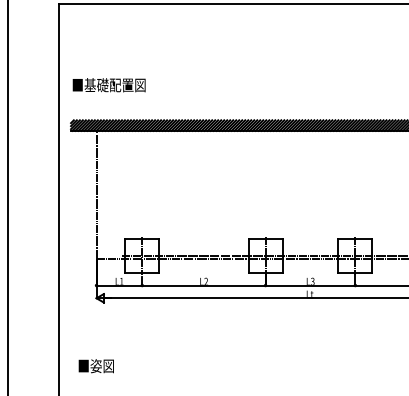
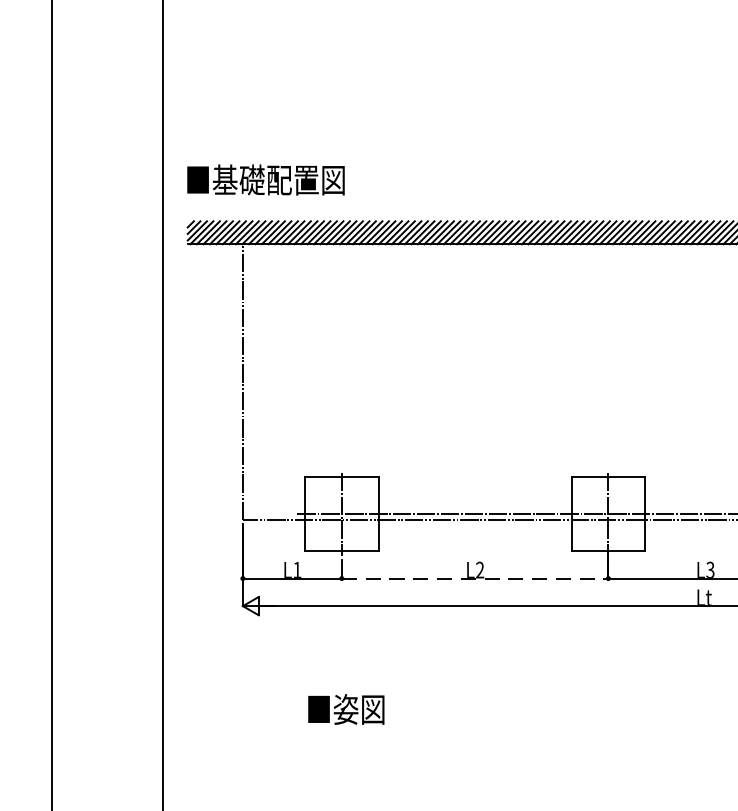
text: (108, 85) -> (264, 180), moved
line: (203, 285) -> (474, 578), solid -> dashed
text: (95, 366) -> (344, 710), moved

